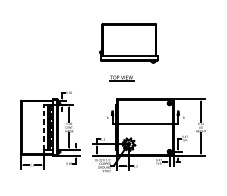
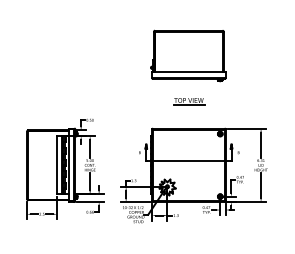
part: (128, 42) -> (188, 55), moved
part: (121, 78) -> (189, 101), moved
line: (43, 126) -> (56, 164), dashed -> solid

